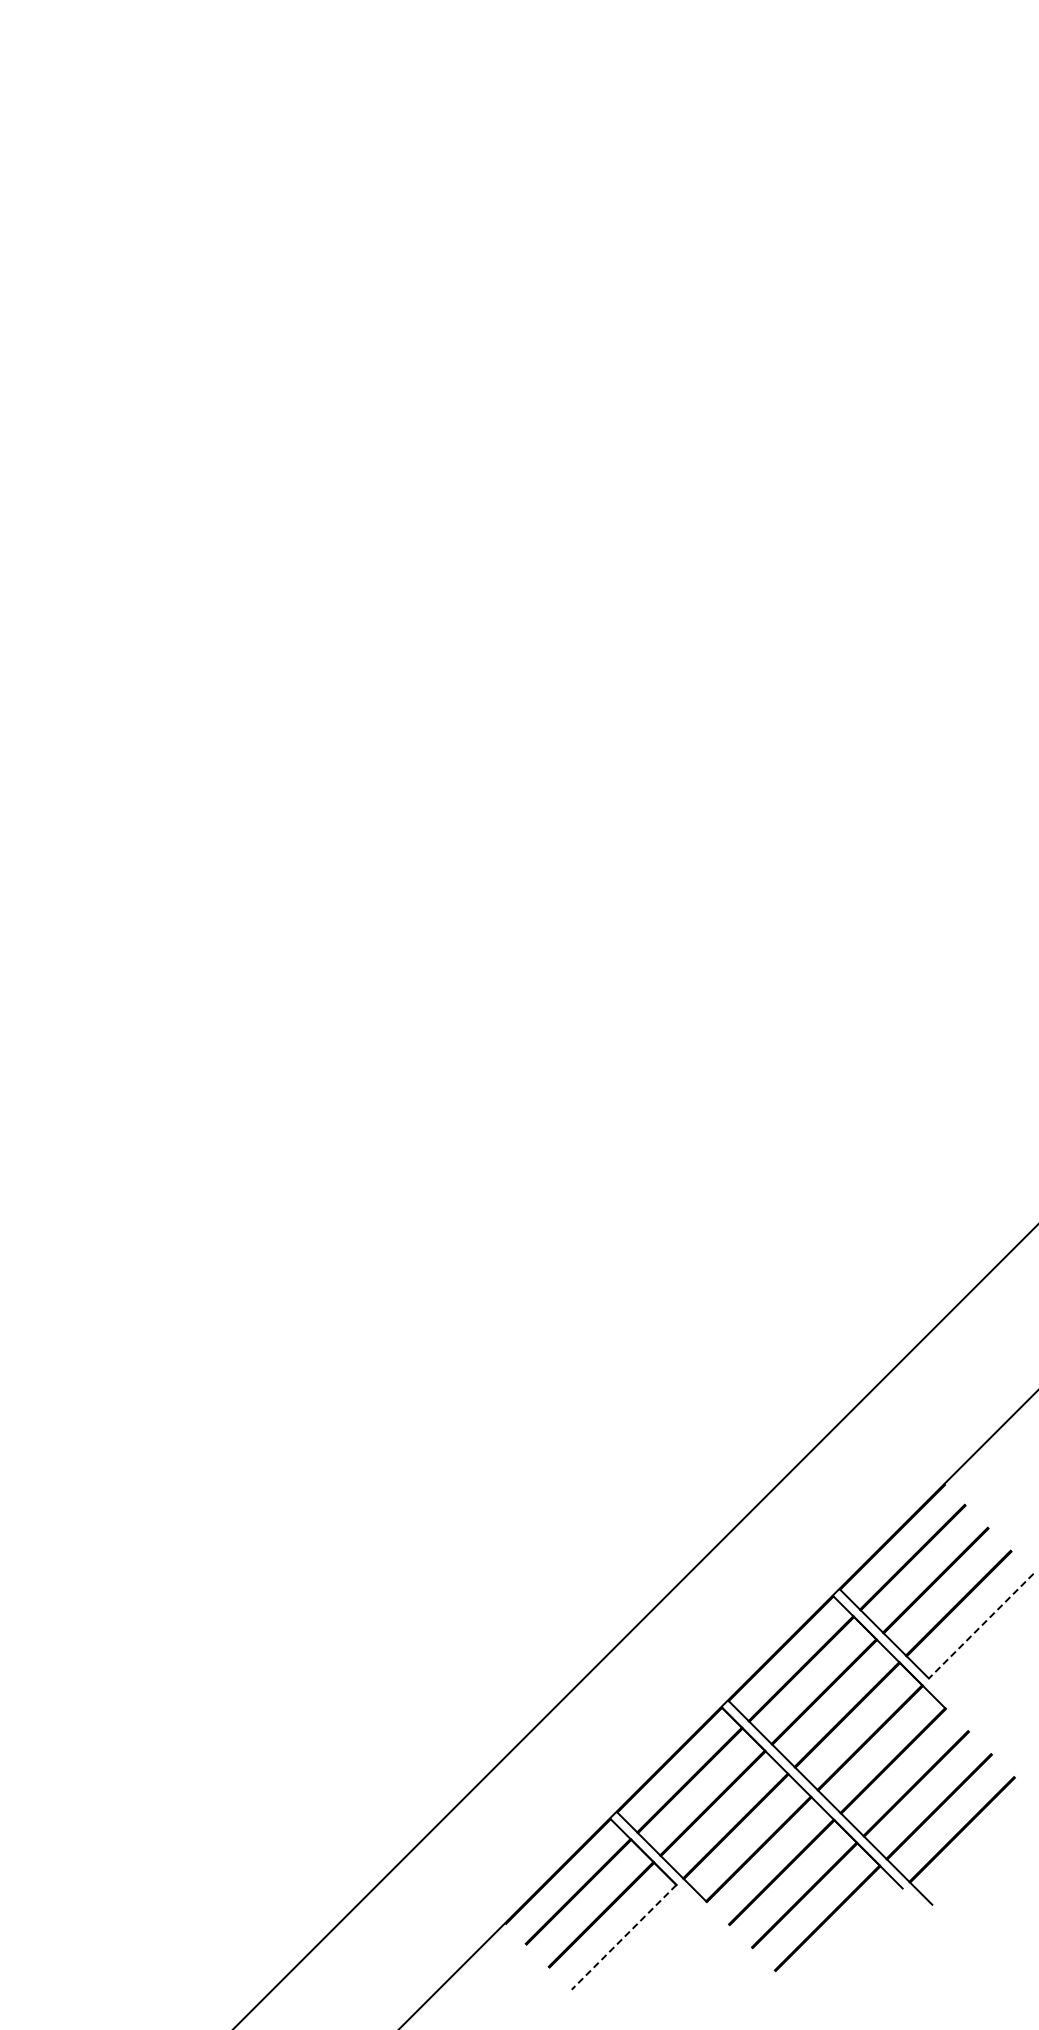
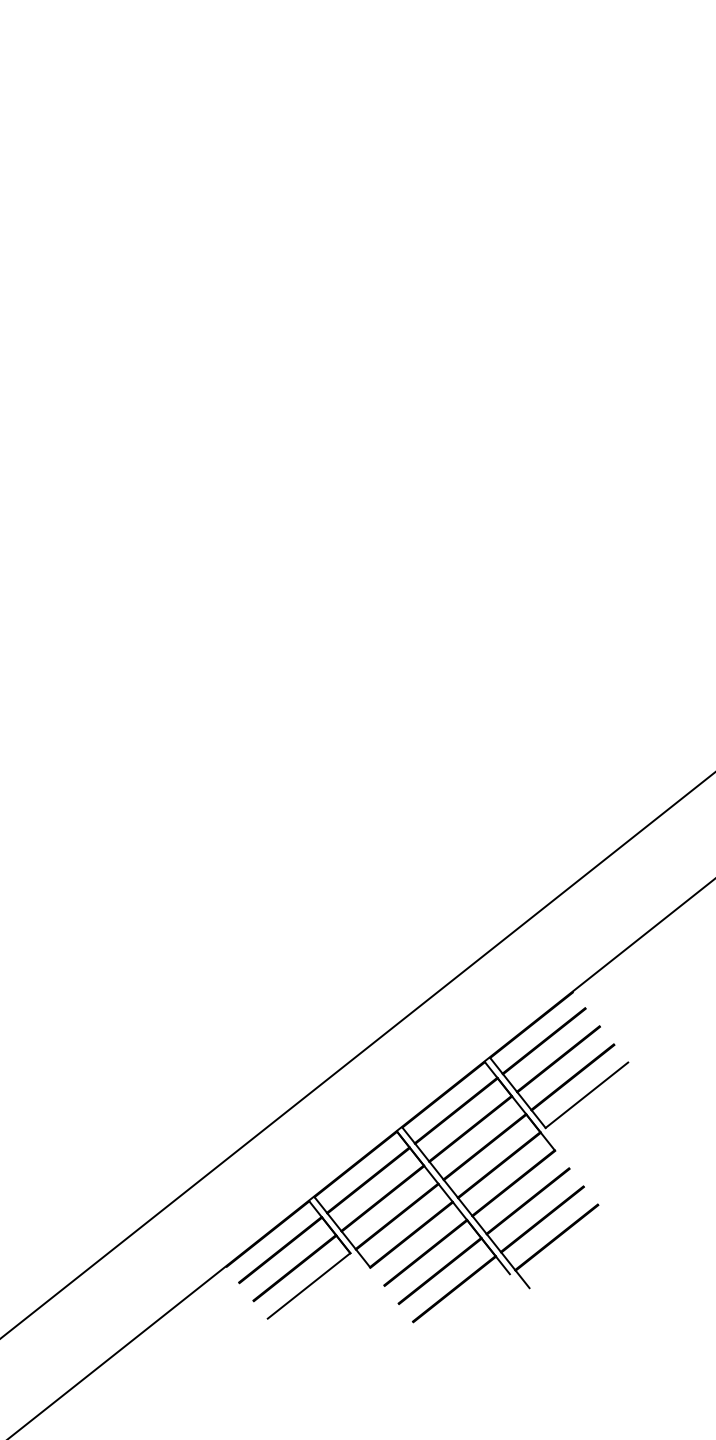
line: (980, 1626) -> (586, 1095), dashed -> solid
line: (623, 1937) -> (308, 1285), dashed -> solid

